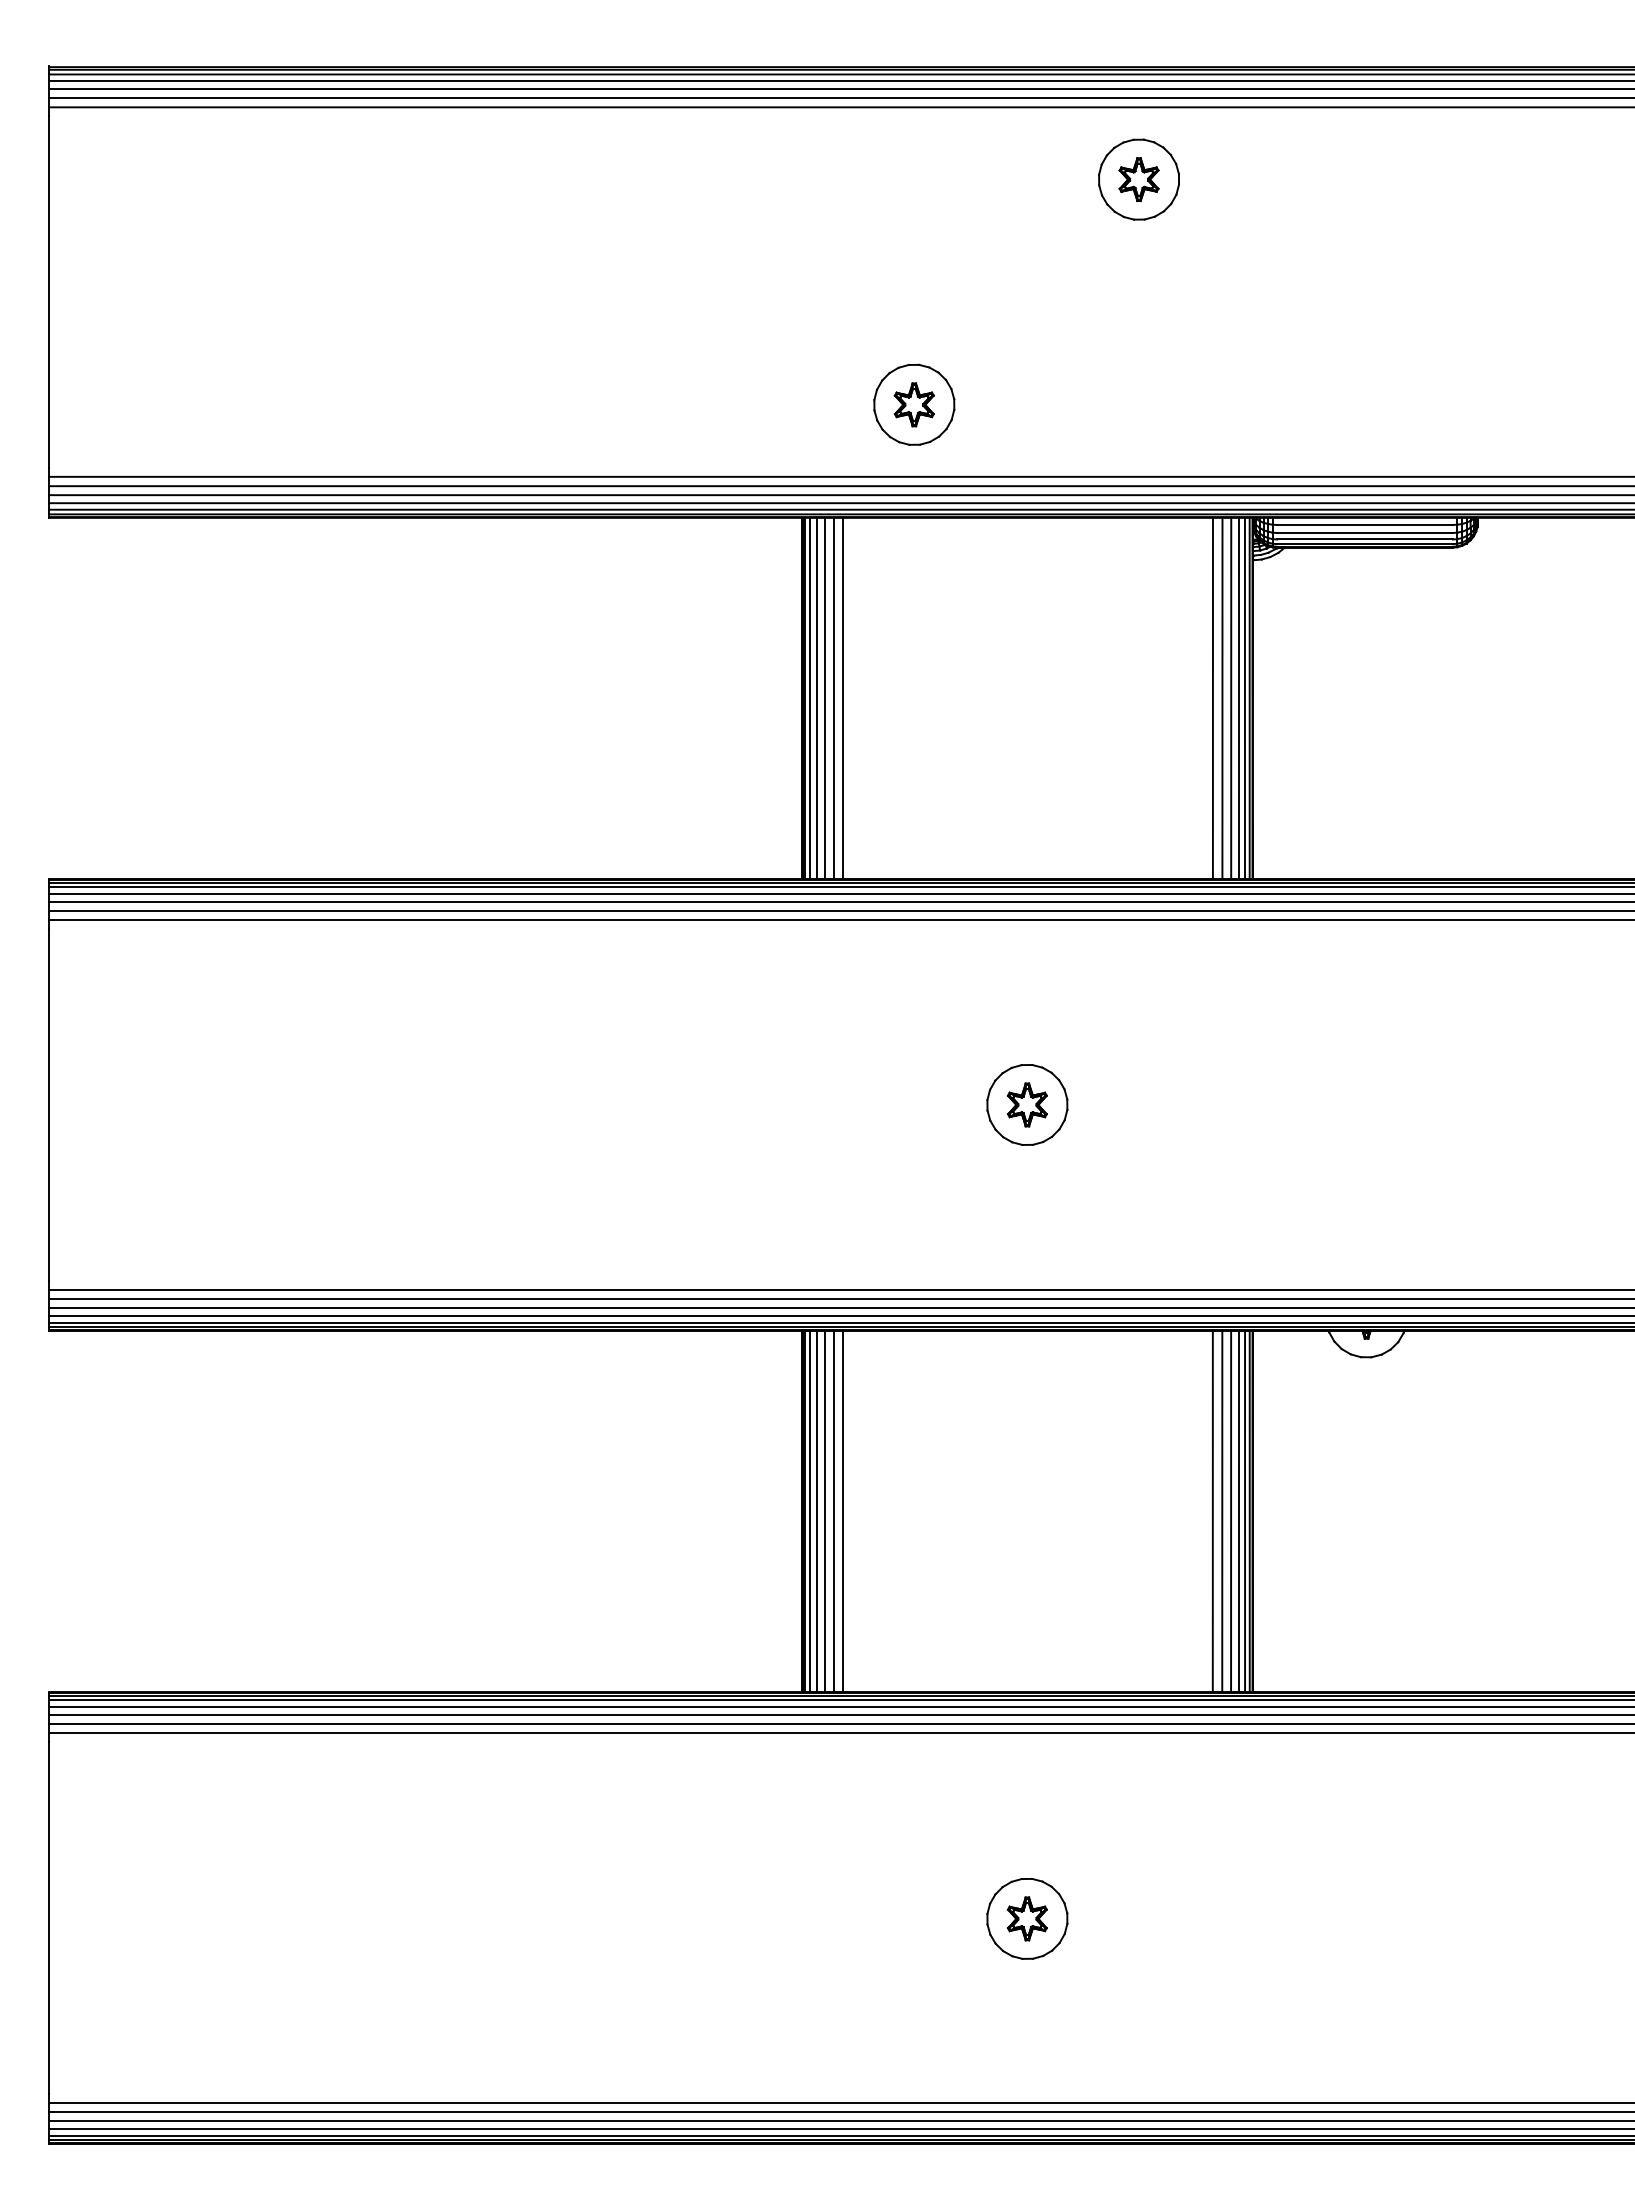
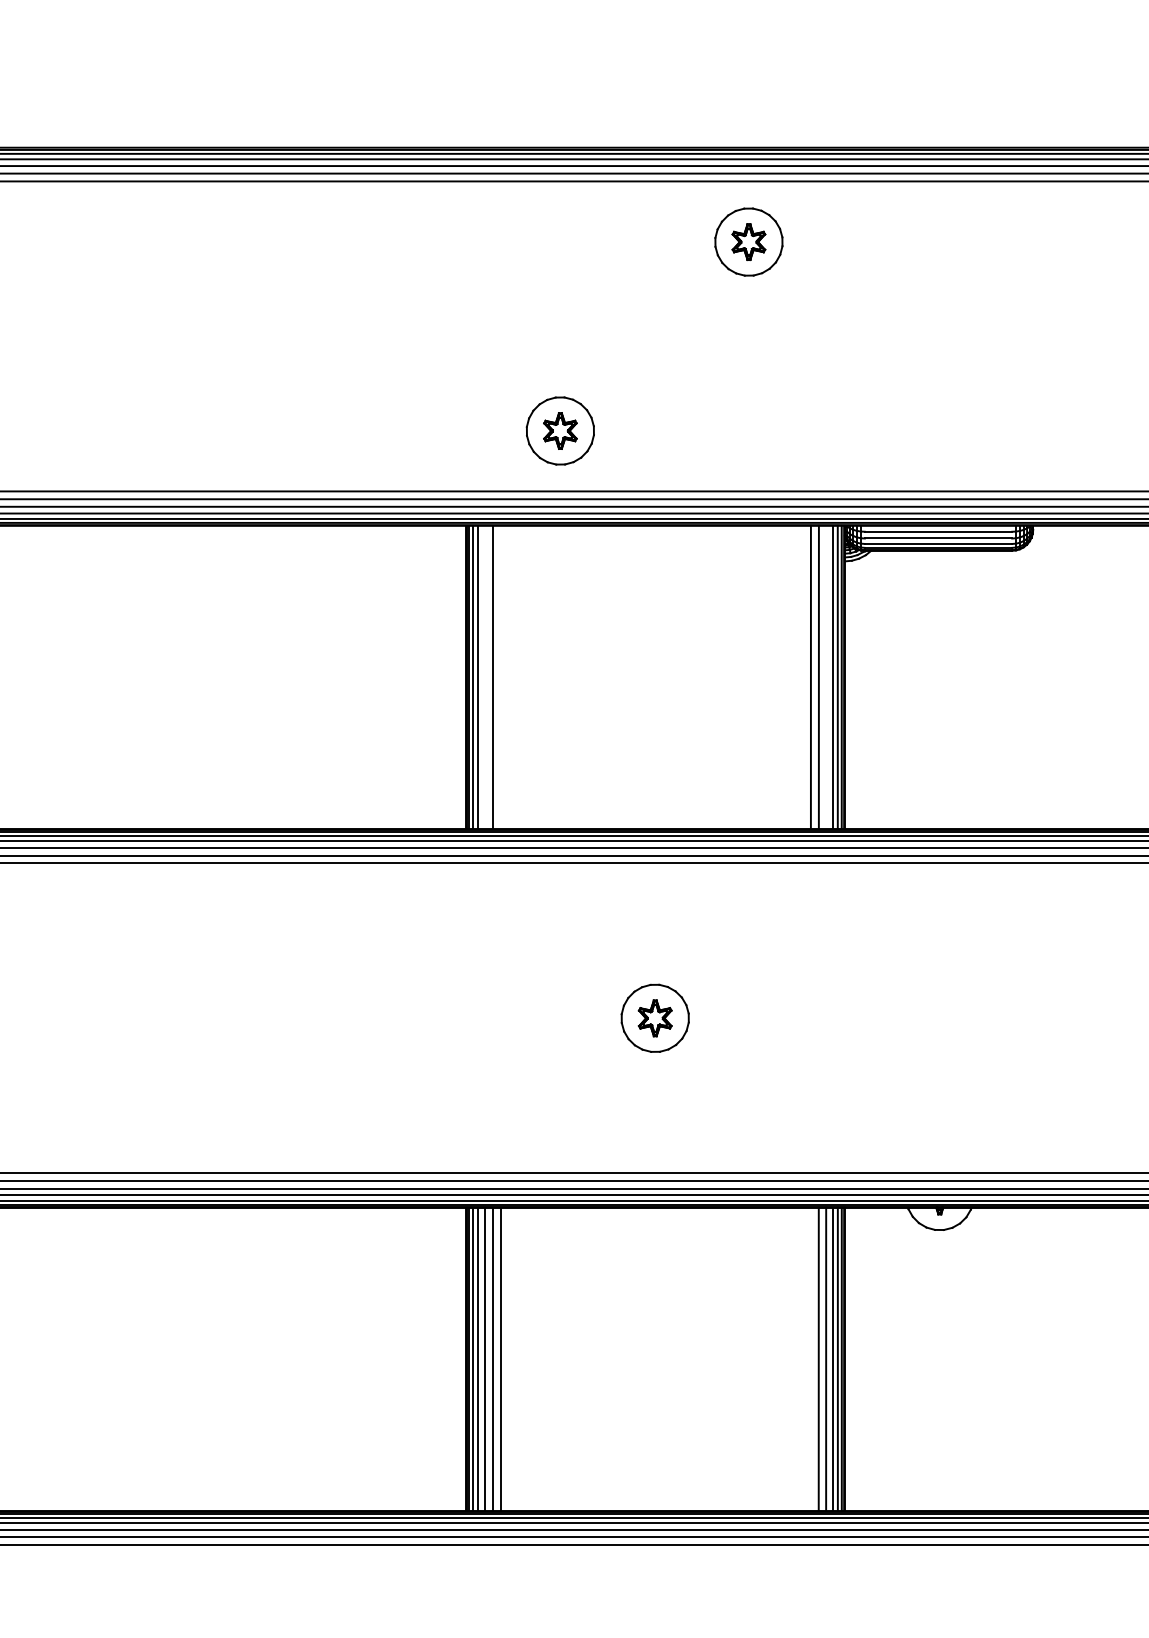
line: (824, 698) -> (485, 677), removed
line: (842, 698) -> (500, 677), removed
line: (1231, 698) -> (826, 677), removed
line: (1212, 1511) -> (810, 1359), removed

